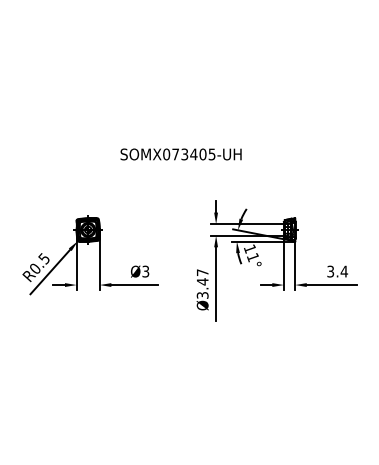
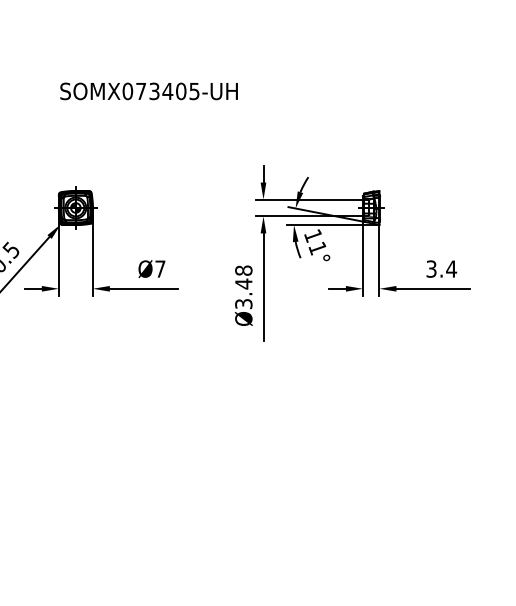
text: (180, 154) -> (148, 91), moved
text: (145, 271) -> (159, 268), Ø3 -> Ø7
text: (202, 272) -> (243, 270), Ø3.47 -> Ø3.48

